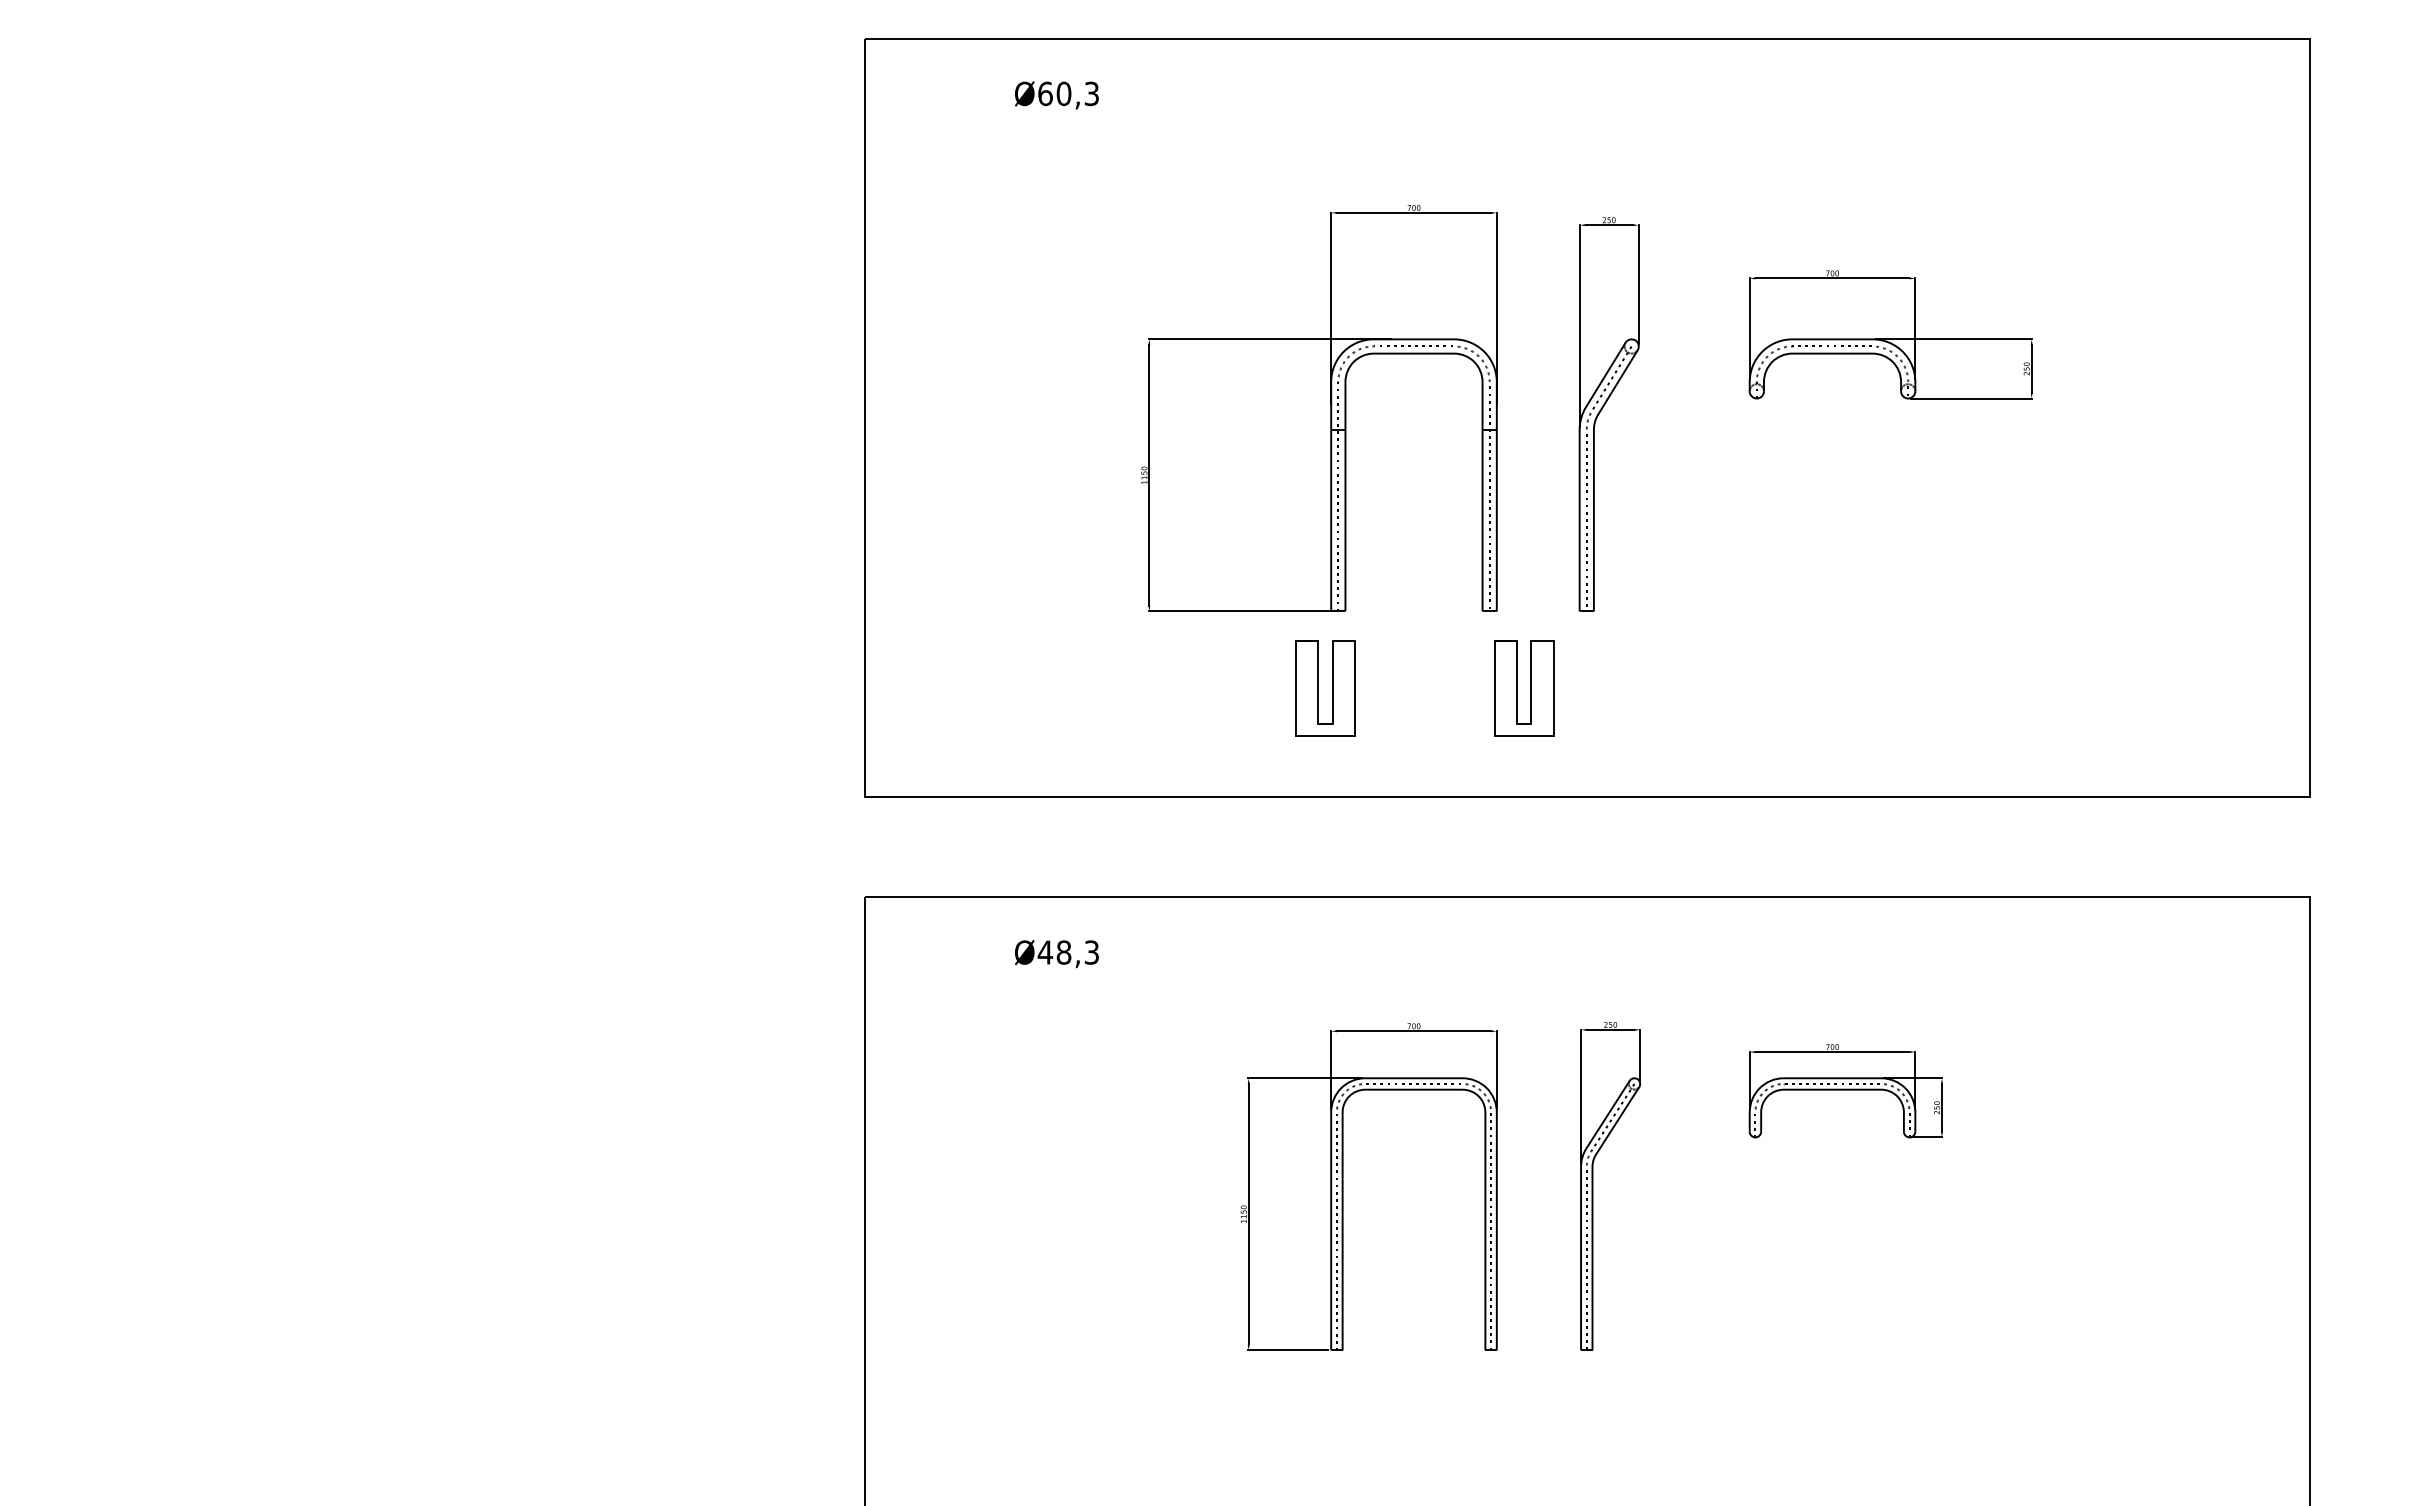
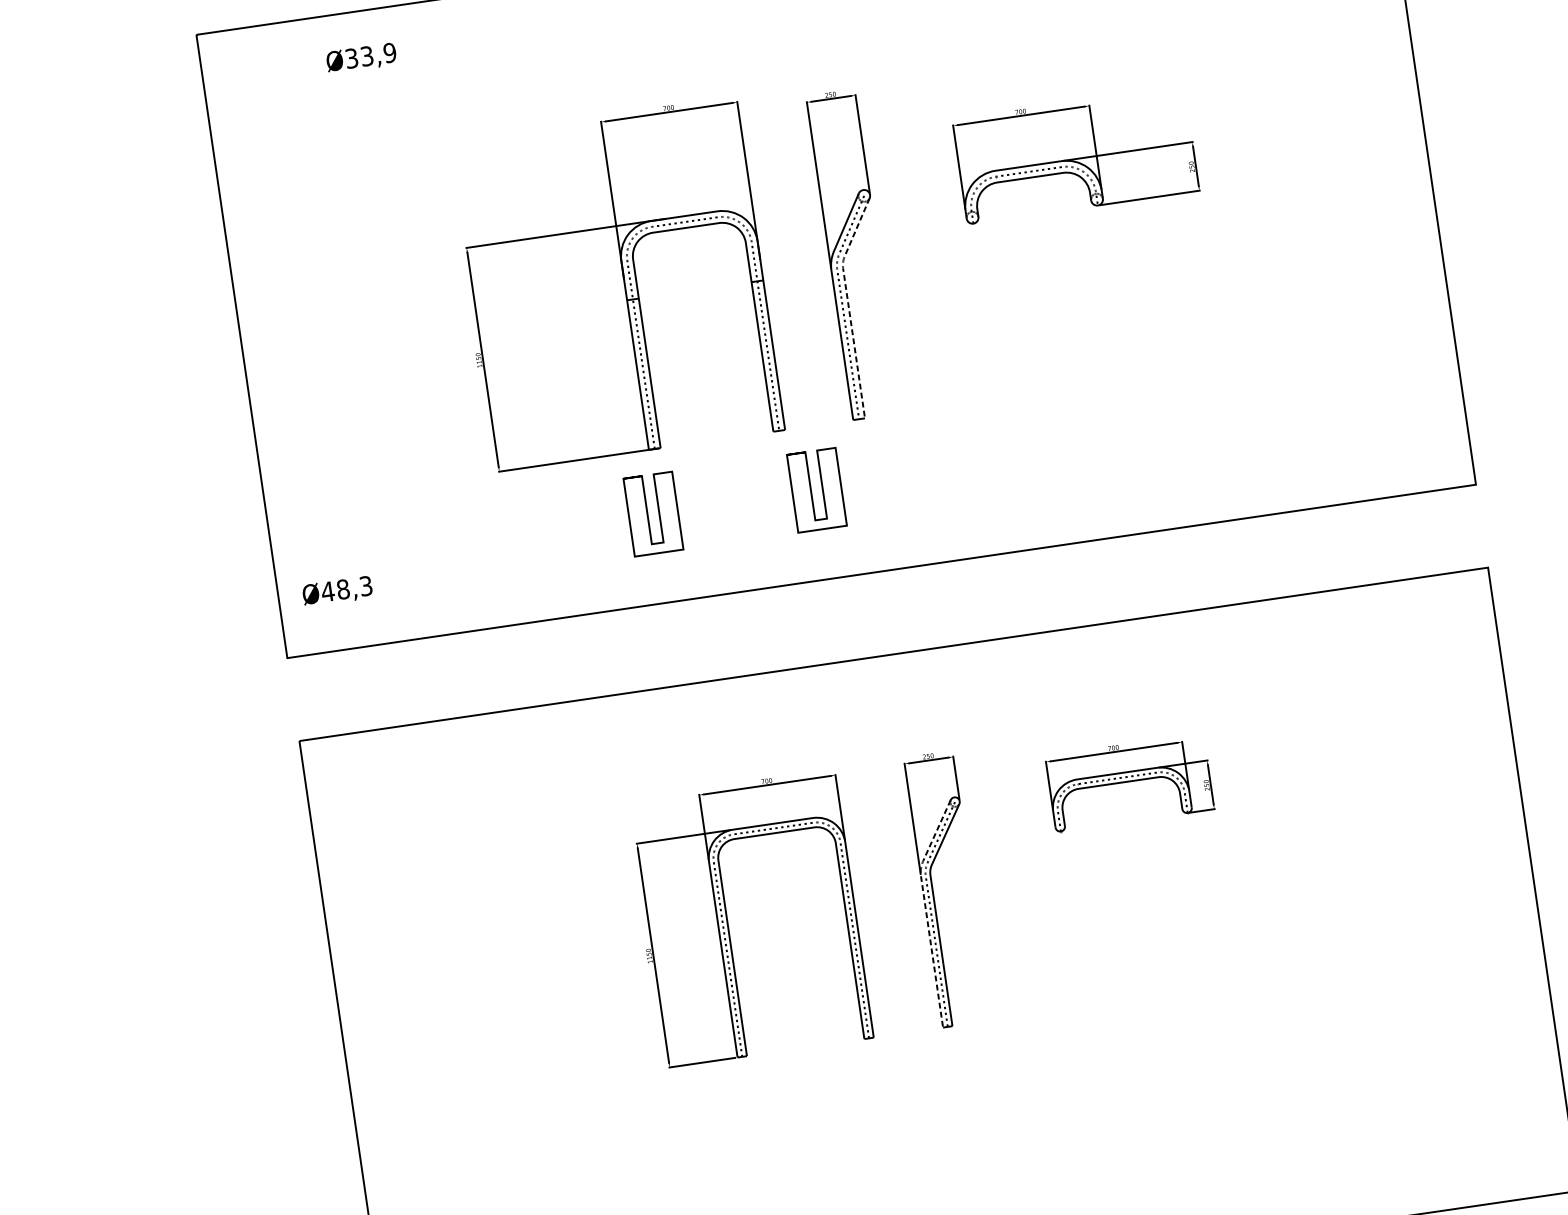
text: (1068, 93) -> (370, 55), Ø60,3 -> Ø33,9
line: (1593, 472) -> (847, 304), solid -> dashed
text: (1056, 954) -> (337, 591), moved
line: (1581, 1205) -> (926, 908), solid -> dashed

